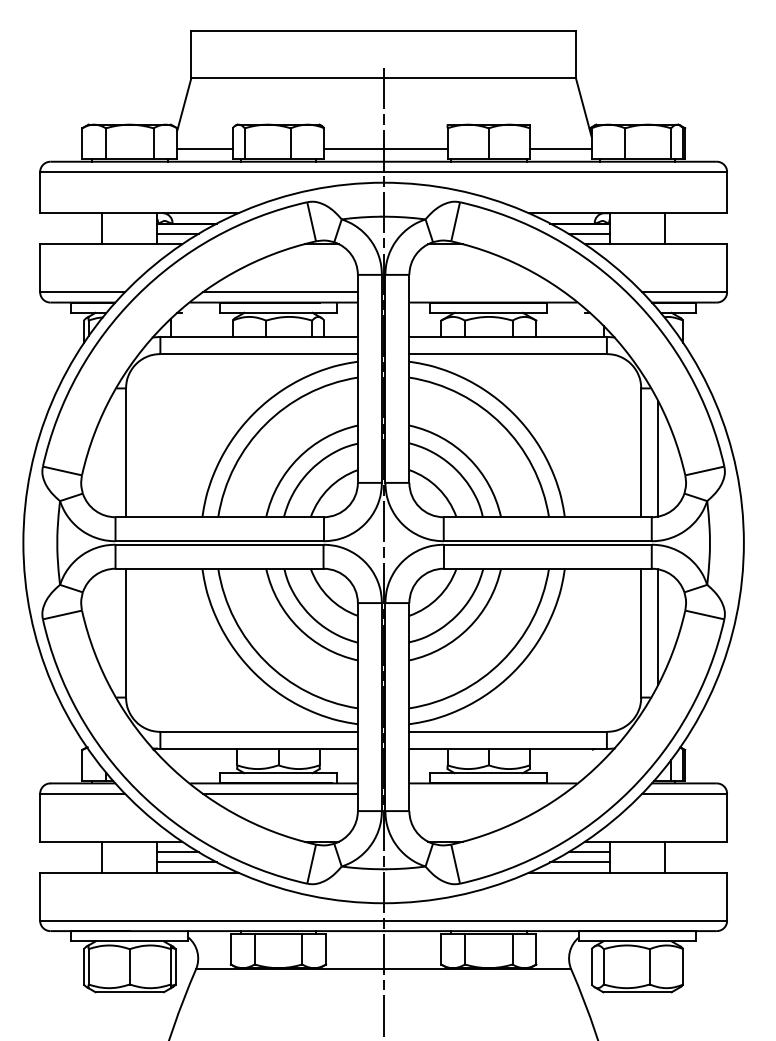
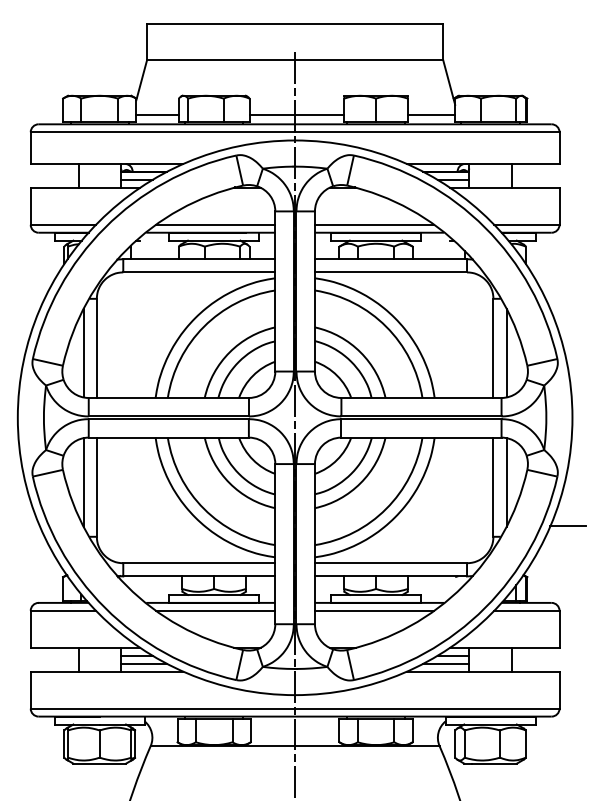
line: (486, 292) -> (374, 224), added
line: (108, 458) -> (83, 352), added
line: (108, 626) -> (83, 482), added
line: (738, 683) -> (568, 525), added
line: (486, 793) -> (374, 610), added

